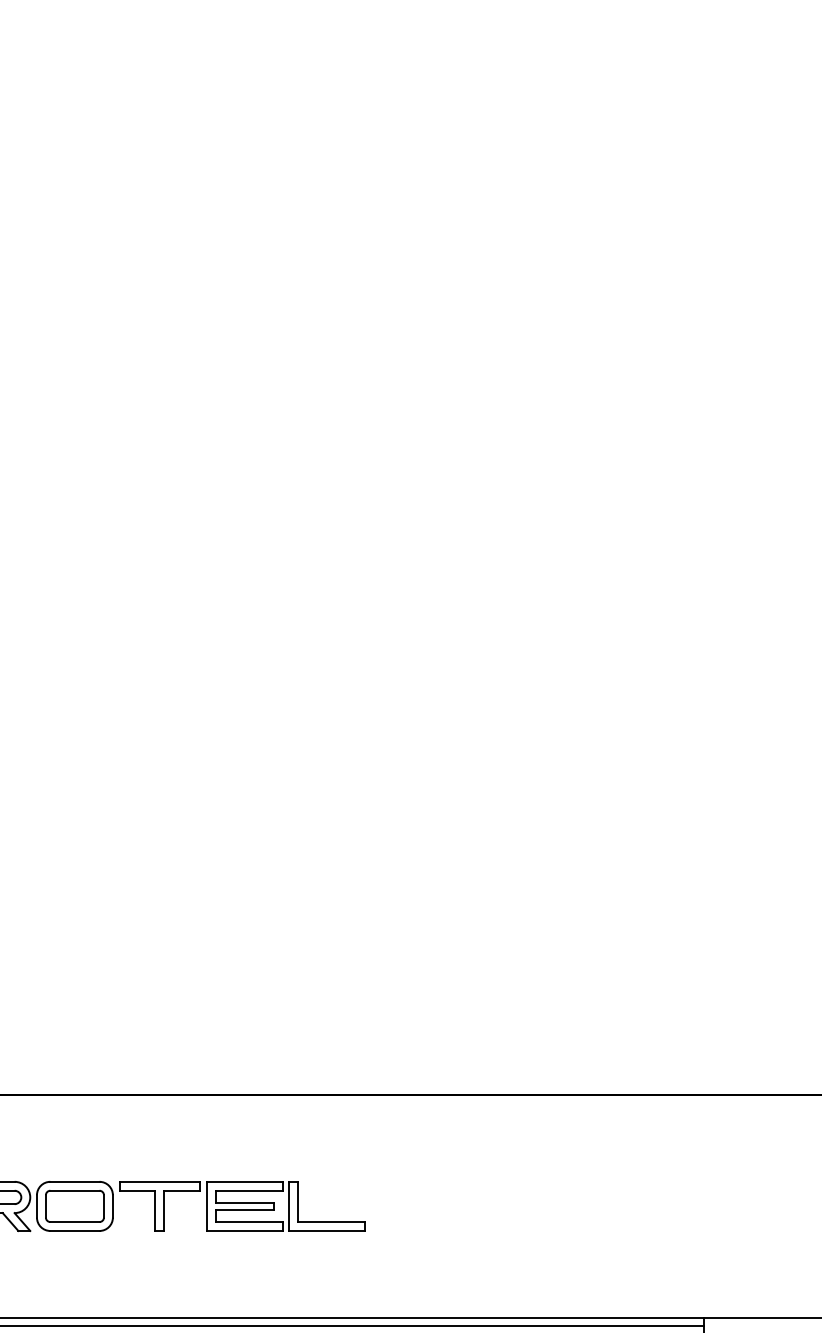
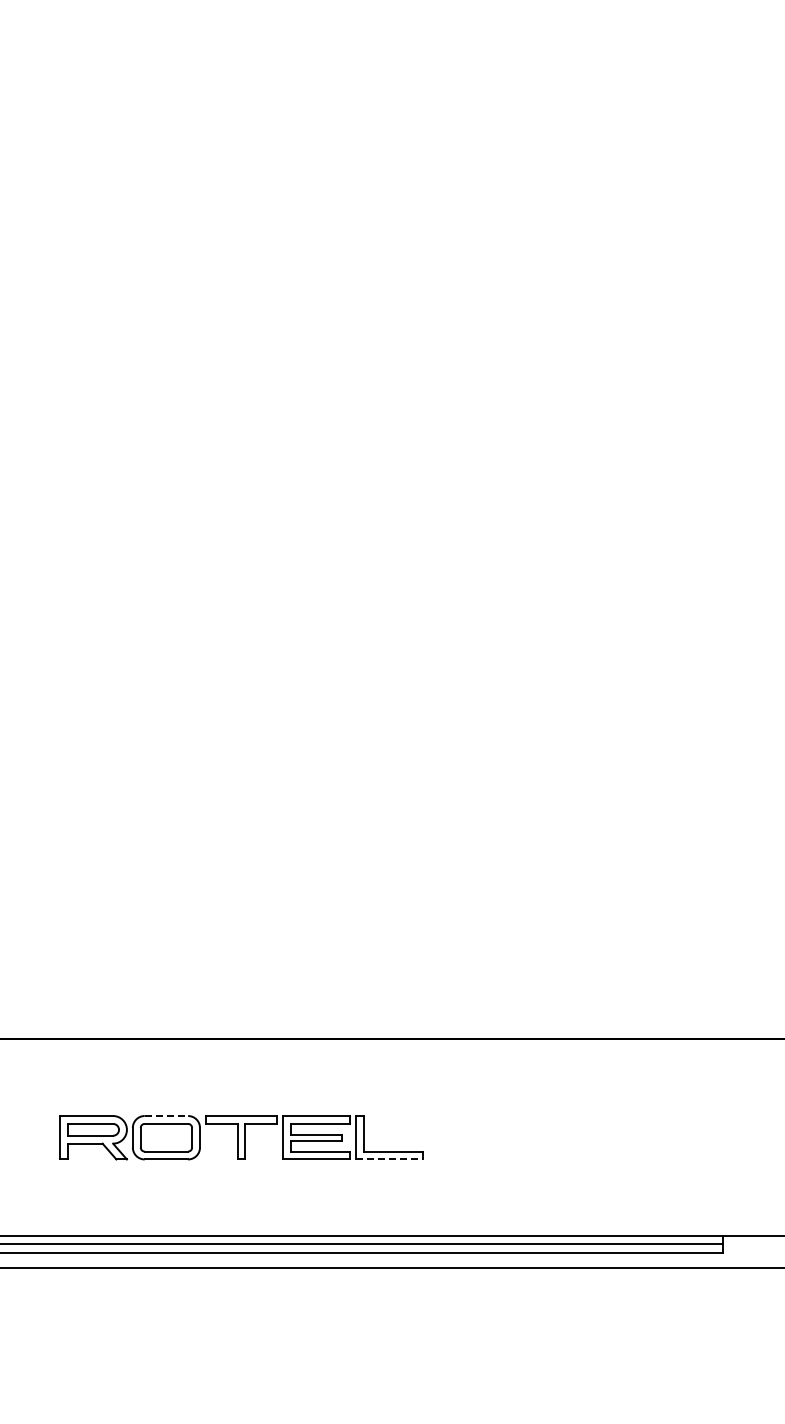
line: (75, 1182) -> (166, 1116), solid -> dashed
line: (327, 1231) -> (389, 1159), solid -> dashed

